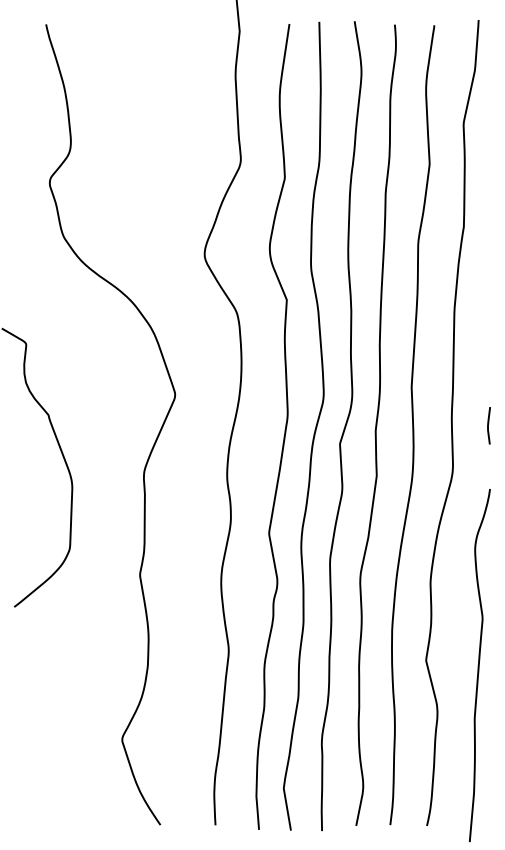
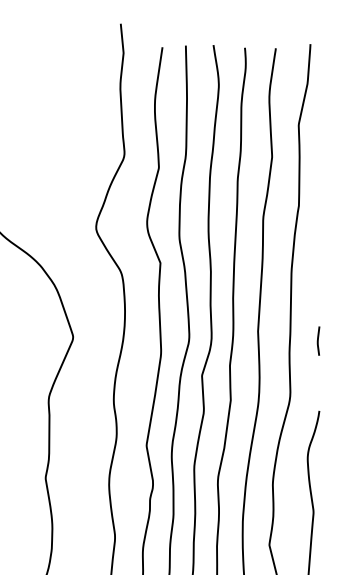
line: (488, 425) -> (318, 340), moved

